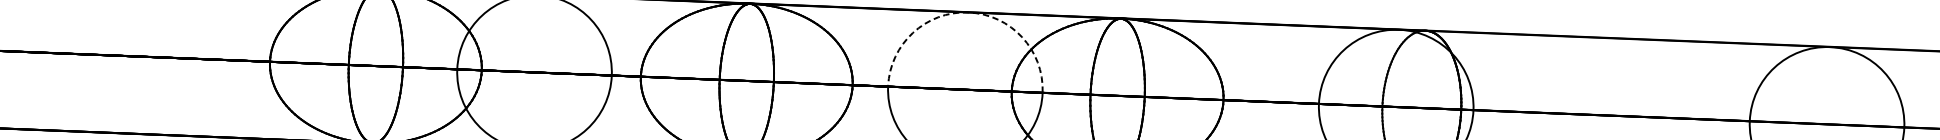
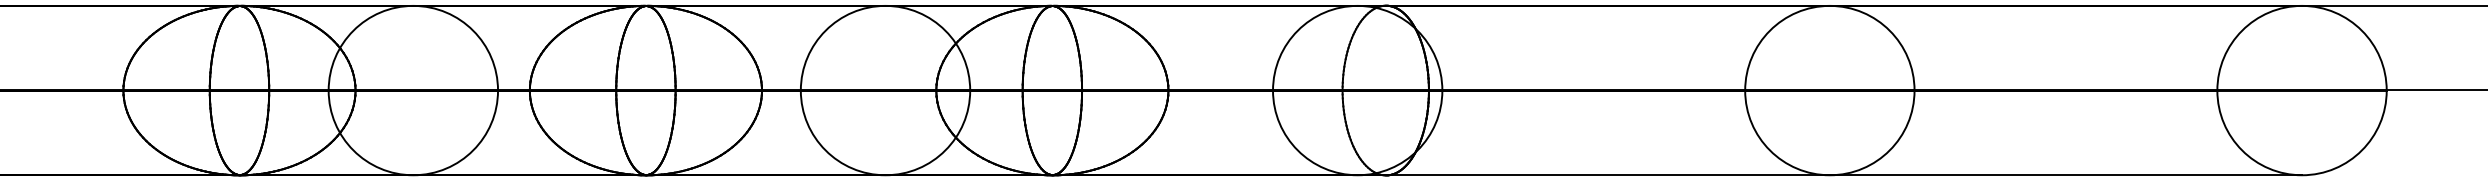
arc: (968, 12) -> (885, 5), dashed -> solid

